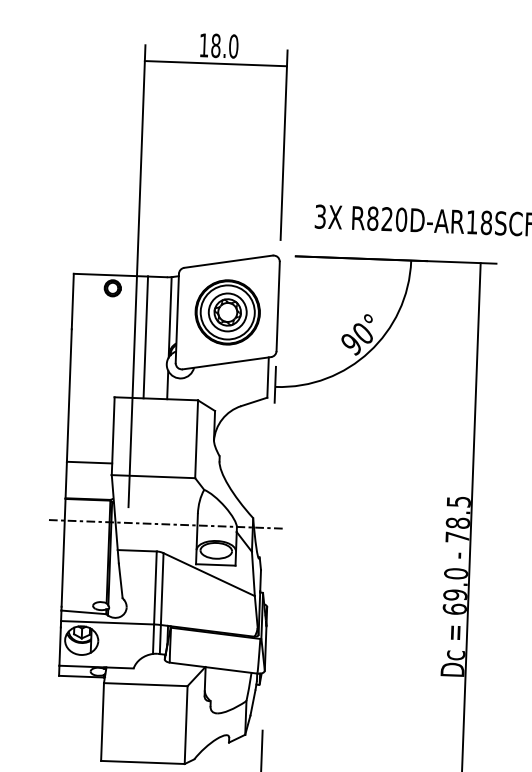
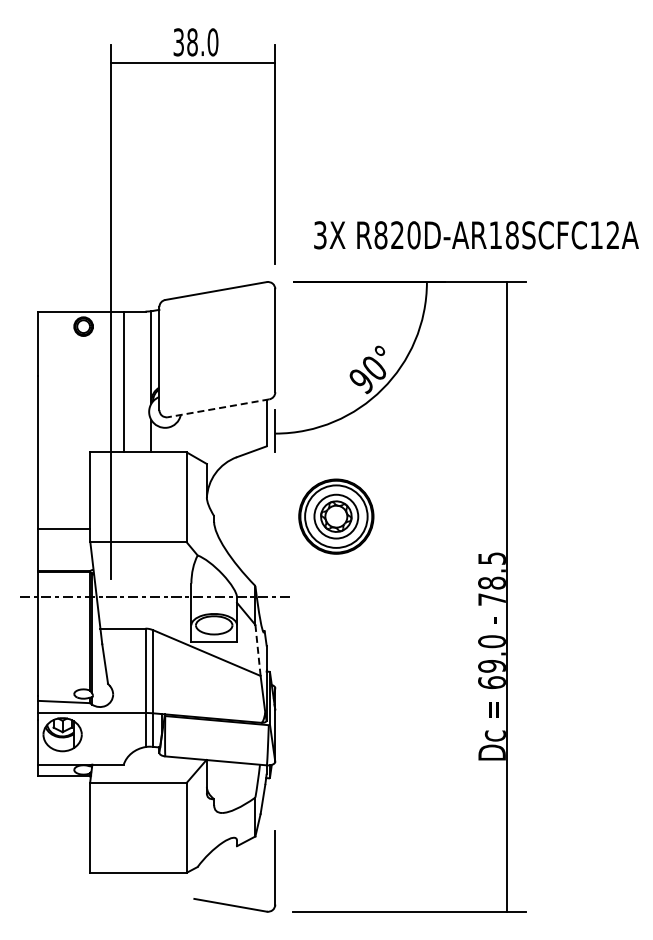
text: (203, 45) -> (178, 42), 18.0 -> 38.0
part: (227, 312) -> (336, 516), moved
line: (226, 363) -> (218, 408), solid -> dashed
line: (253, 573) -> (258, 650), solid -> dashed

